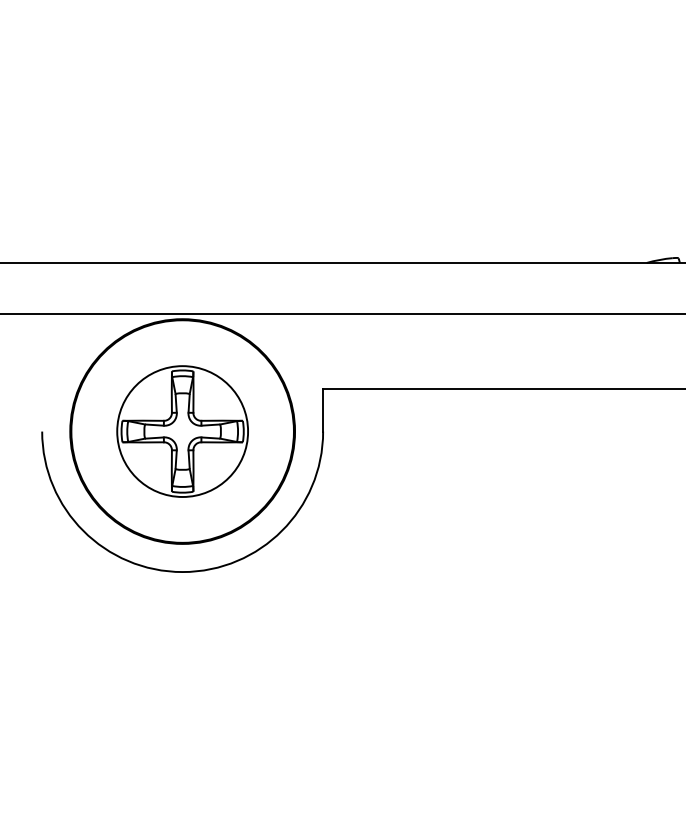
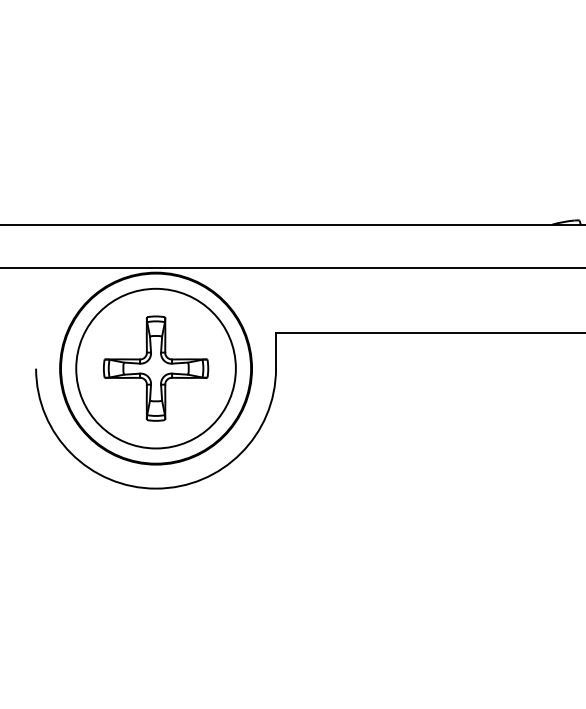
circle: (182, 431) -> (155, 368), size x1.43

